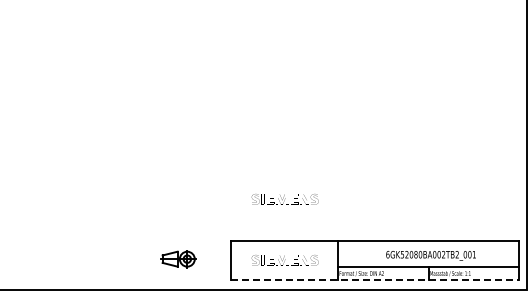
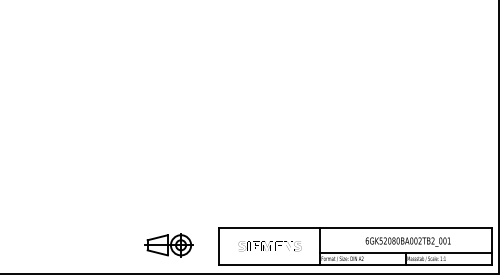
part: (284, 199) -> (269, 188), removed
part: (178, 258) -> (169, 244), size x1.43
line: (375, 279) -> (355, 264), dashed -> solid

